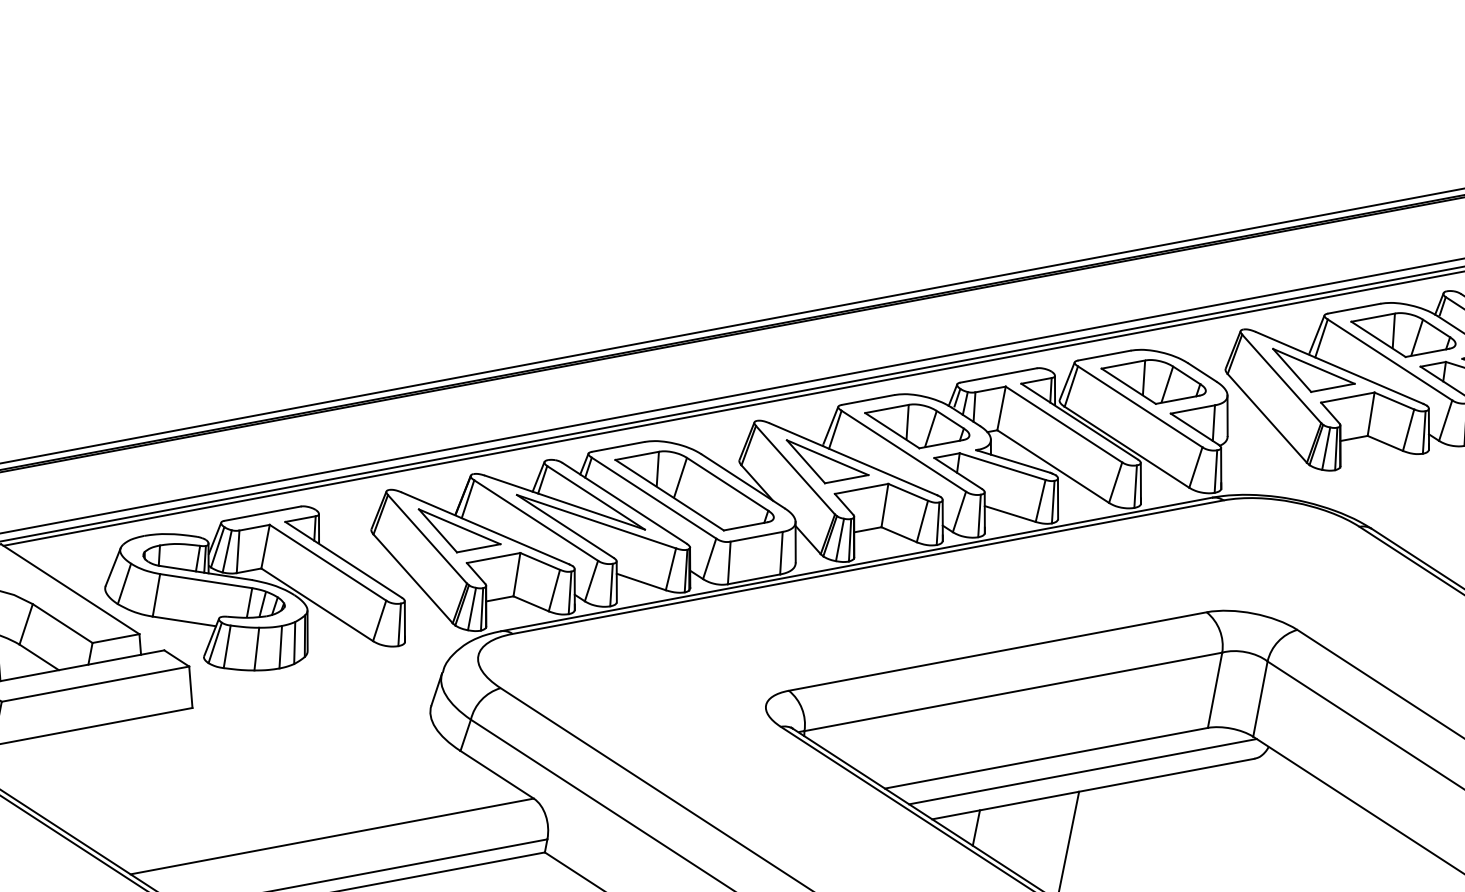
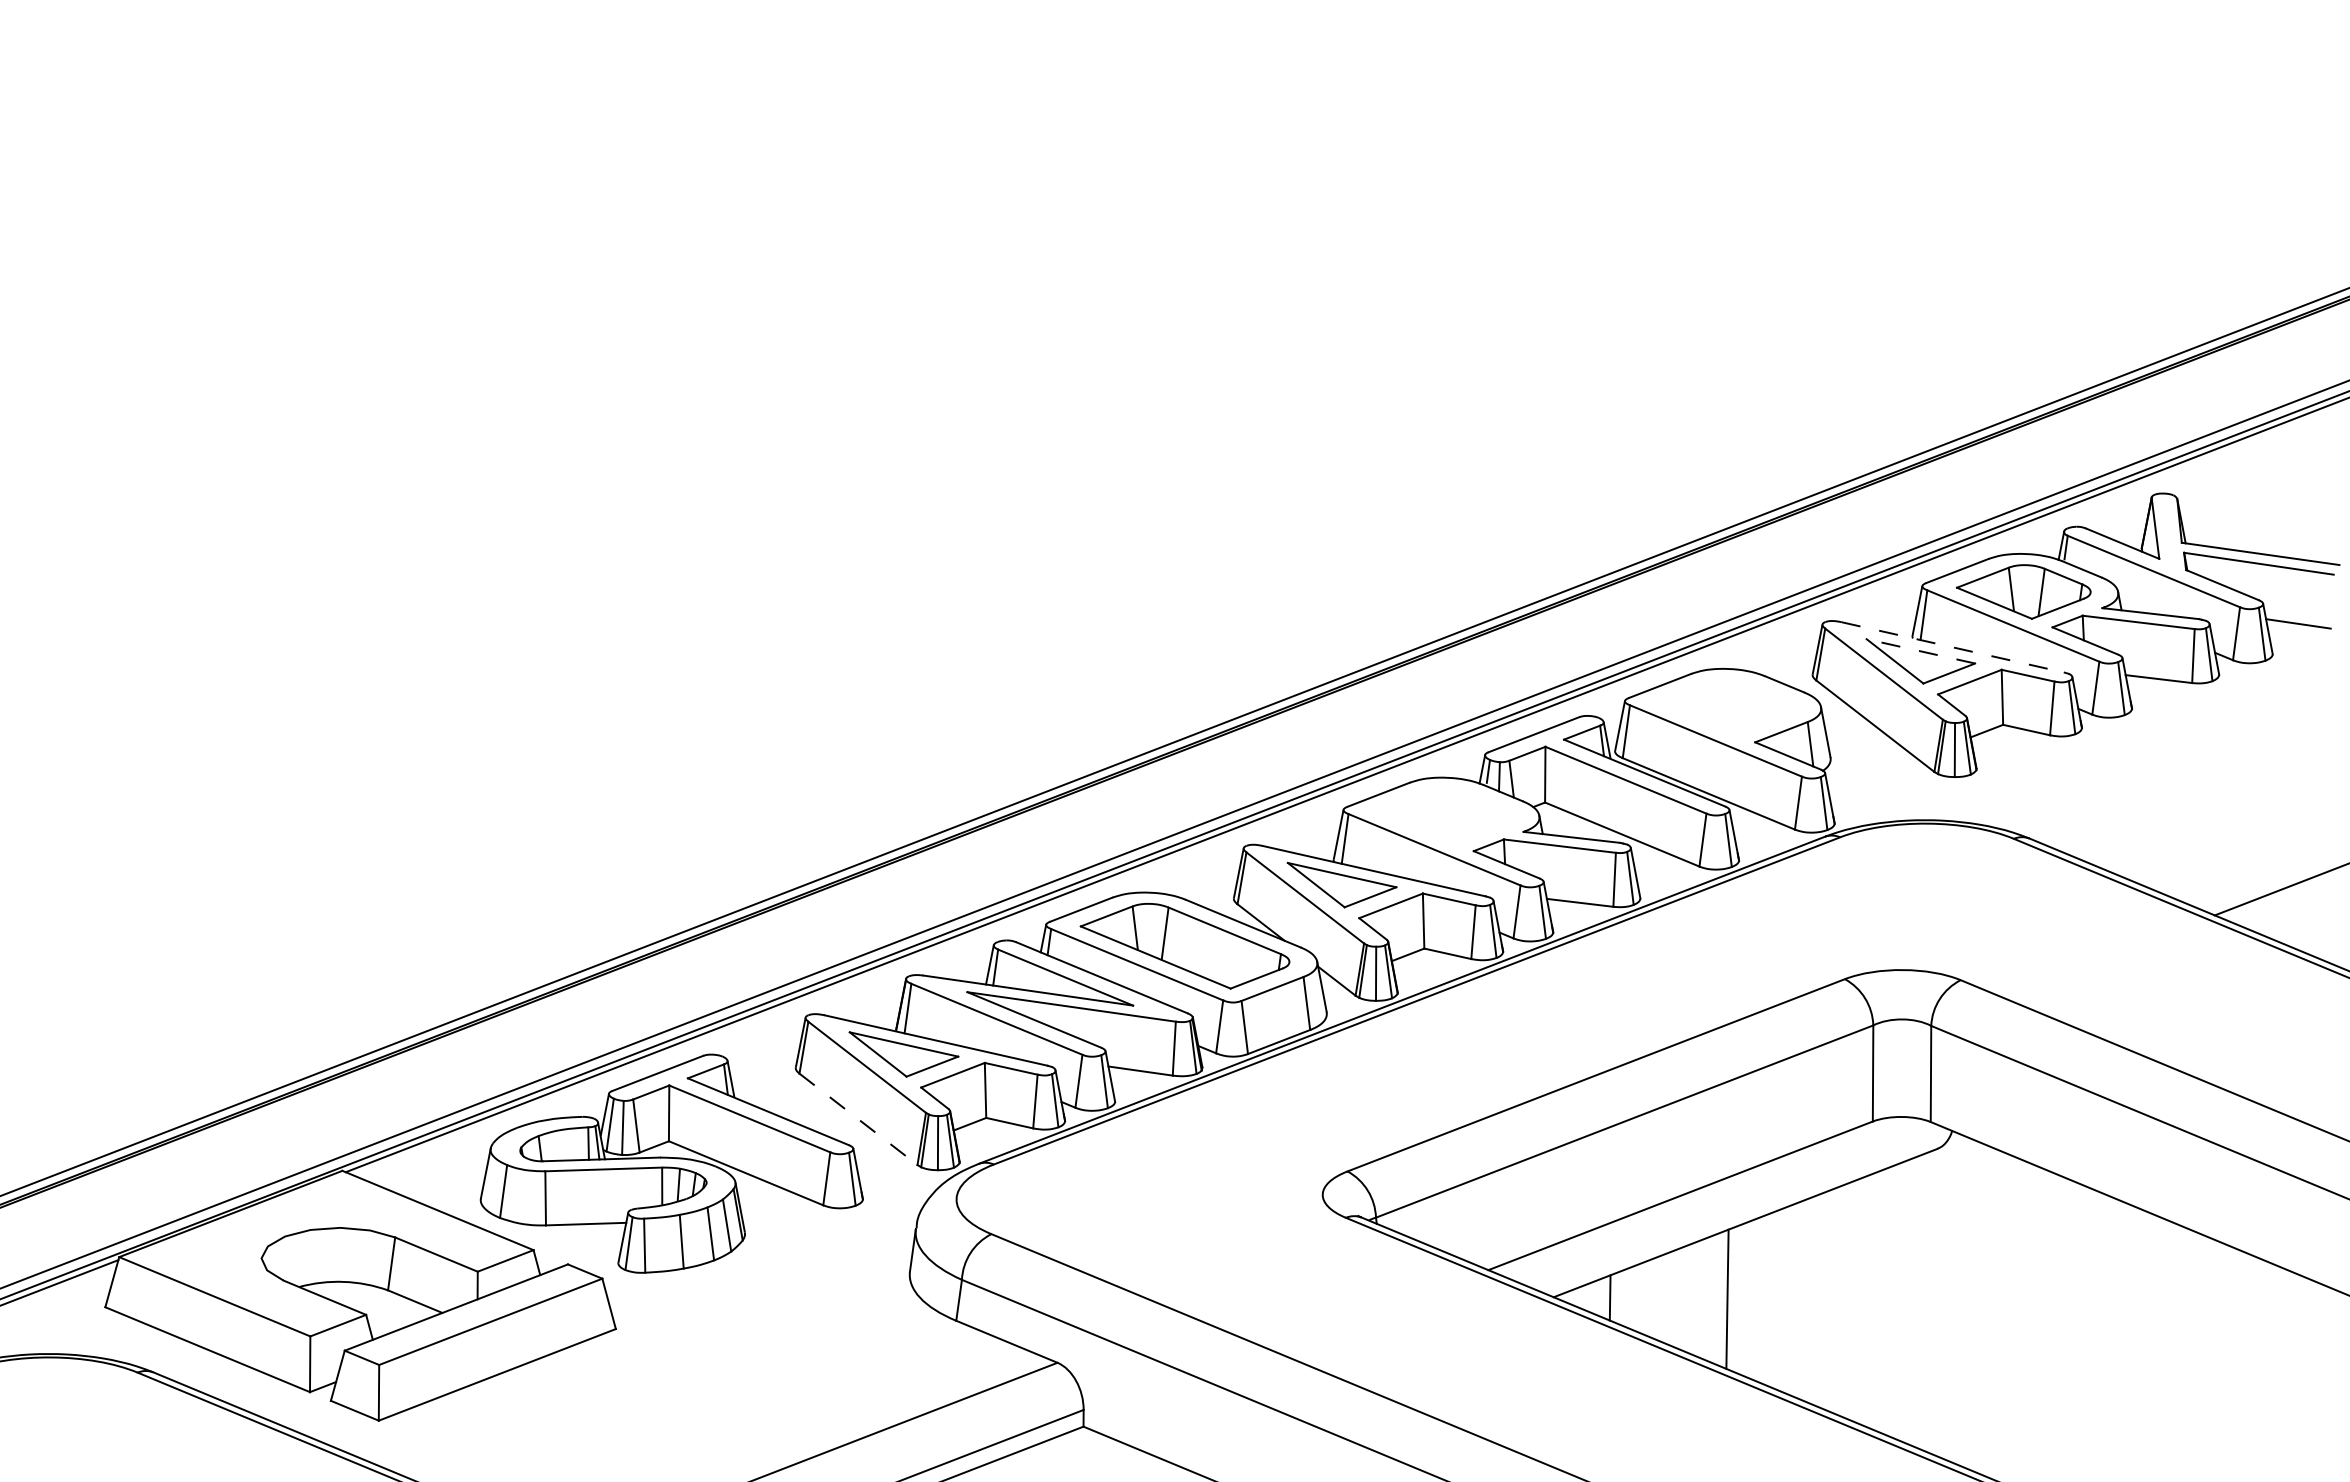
line: (1313, 366) -> (1920, 651), solid -> dashed
line: (1340, 368) -> (1953, 647), solid -> dashed
part: (1153, 381) -> (1726, 706), removed
part: (916, 425) -> (1444, 815), removed
line: (413, 578) -> (858, 1119), solid -> dashed
line: (1082, 772) -> (1728, 1204), removed

